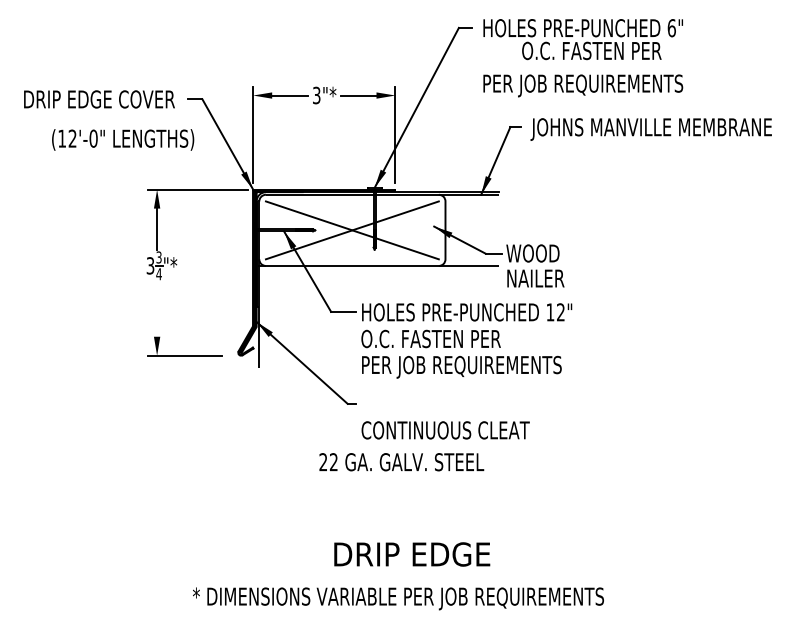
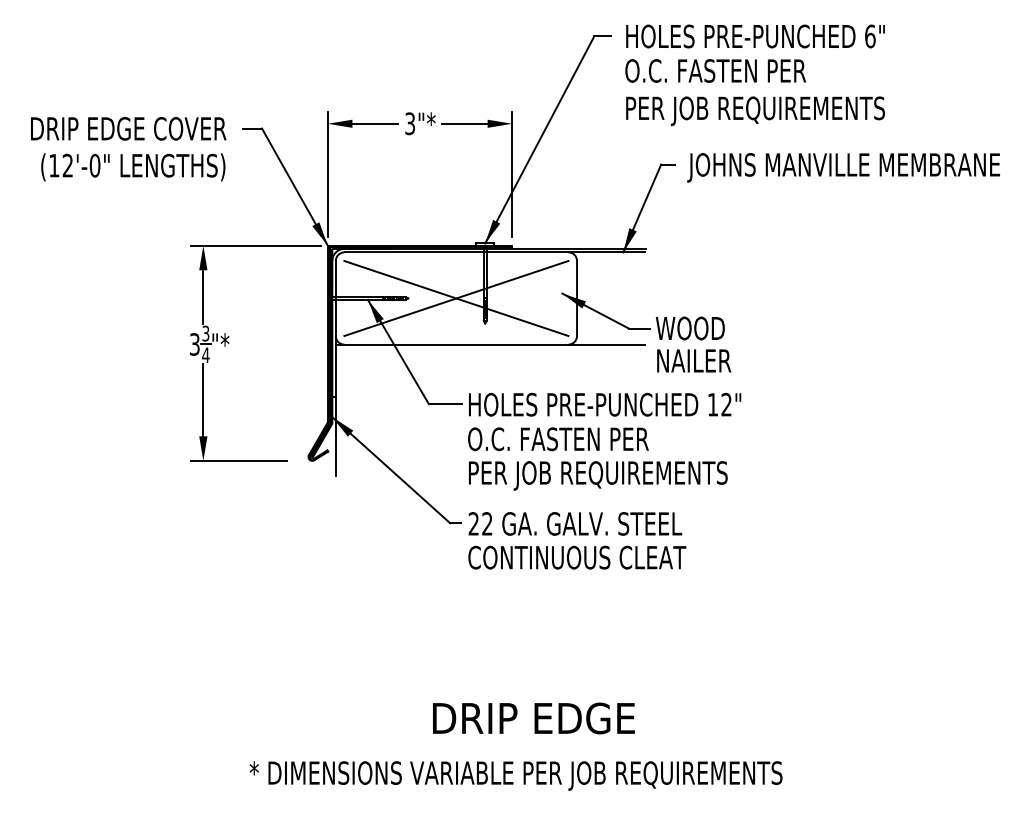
text: (591, 50) -> (715, 70), moved
text: (123, 140) -> (133, 167), moved
line: (157, 309) -> (203, 400), added
text: (401, 461) -> (575, 523), moved

